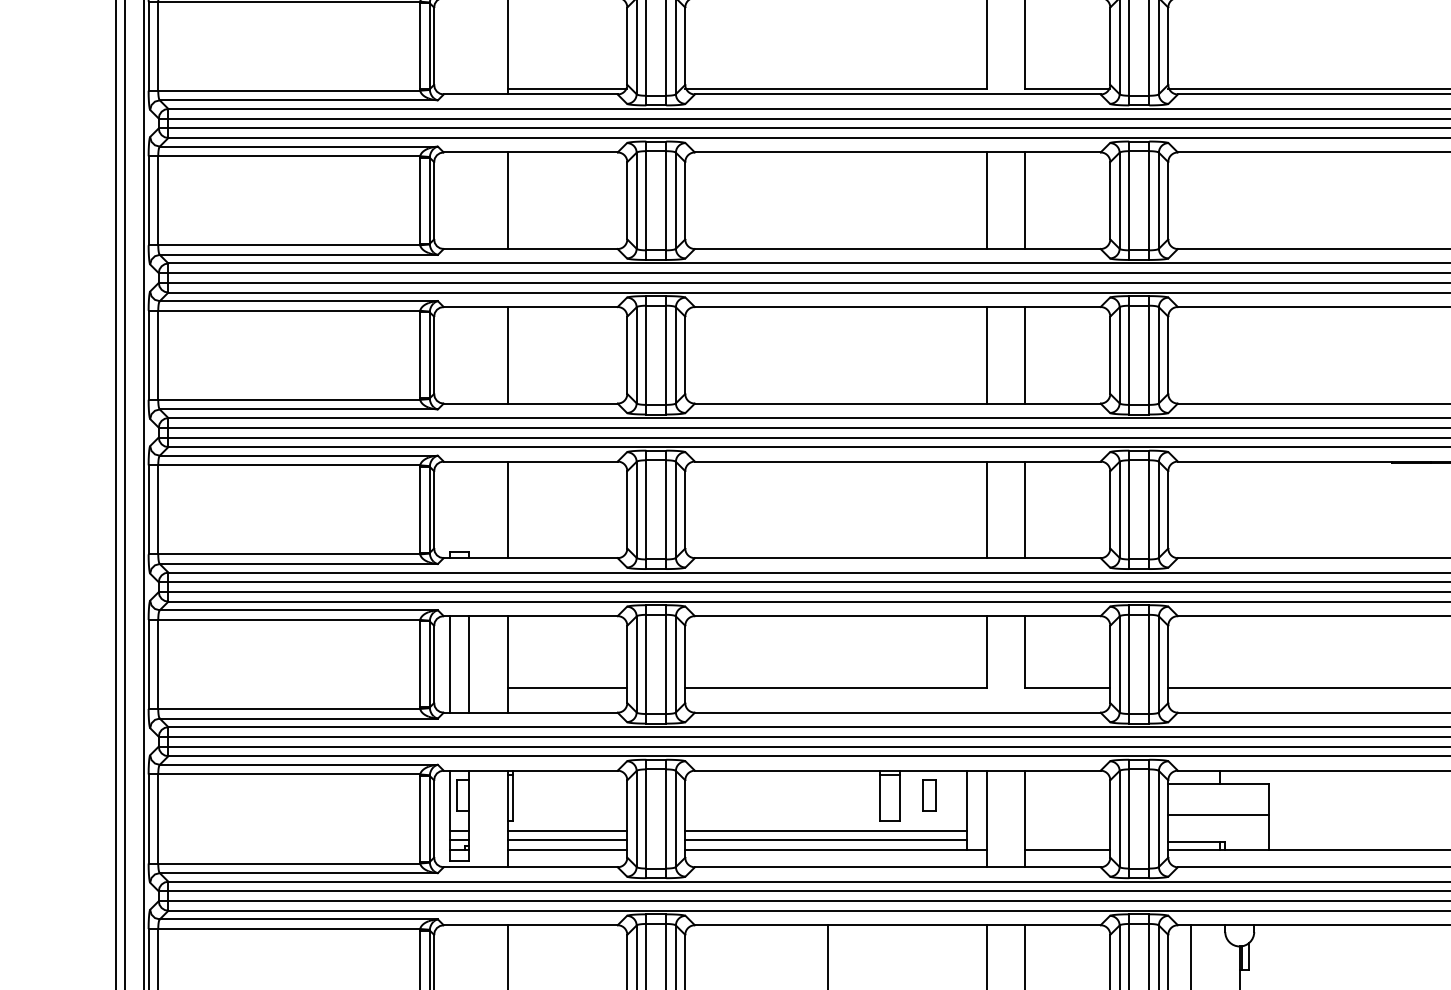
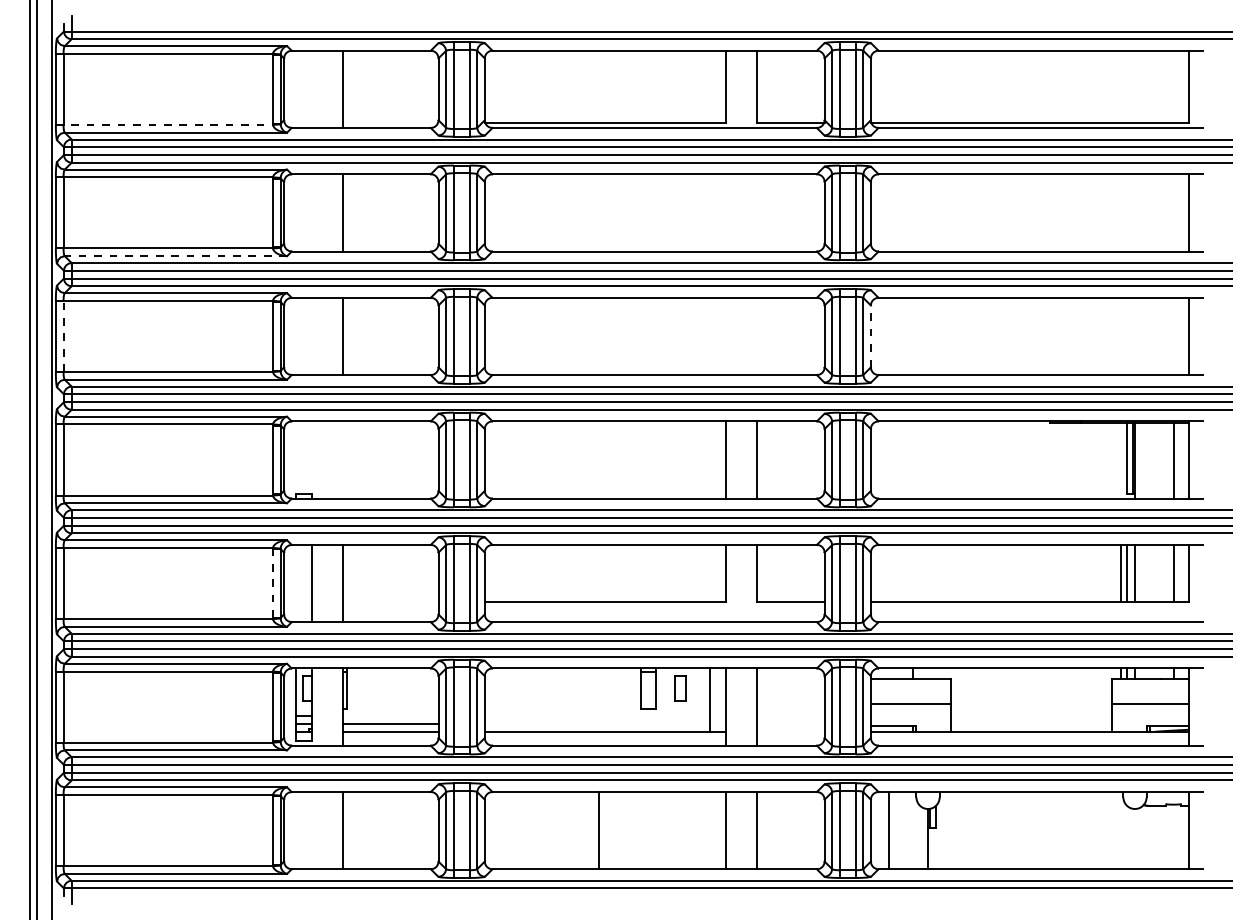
line: (567, 88) -> (390, 123), removed
line: (284, 90) -> (164, 124), solid -> dashed
line: (986, 200) -> (725, 212), removed
line: (1025, 200) -> (756, 212), removed
line: (298, 255) -> (175, 256), solid -> dashed
line: (158, 355) -> (63, 336), solid -> dashed
line: (986, 355) -> (725, 336), removed
line: (1025, 355) -> (756, 336), removed
line: (1167, 355) -> (870, 336), solid -> dashed
line: (507, 509) -> (342, 459), removed
line: (419, 664) -> (272, 583), solid -> dashed
line: (449, 664) -> (296, 583), removed
line: (567, 688) -> (390, 602), removed
line: (567, 830) -> (390, 716), removed
line: (826, 830) -> (597, 716), removed
line: (826, 840) -> (597, 724), removed
line: (1067, 849) -> (790, 731), removed

